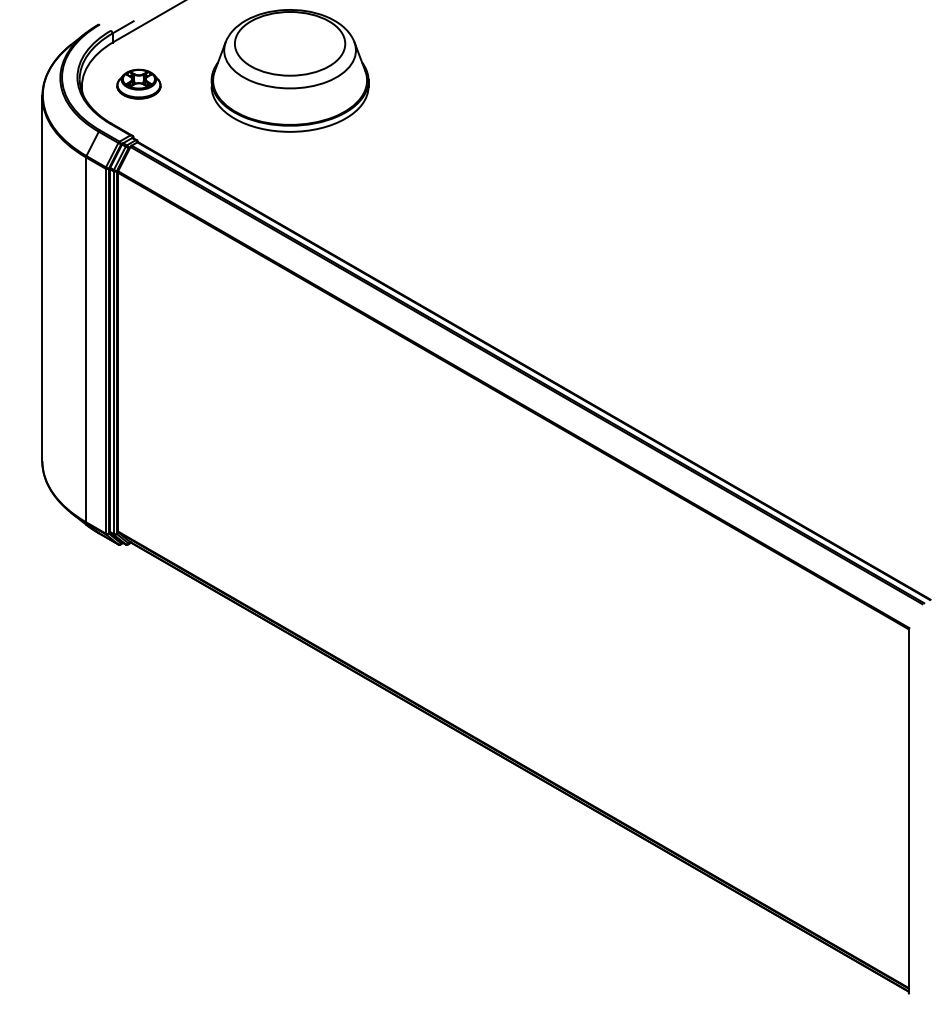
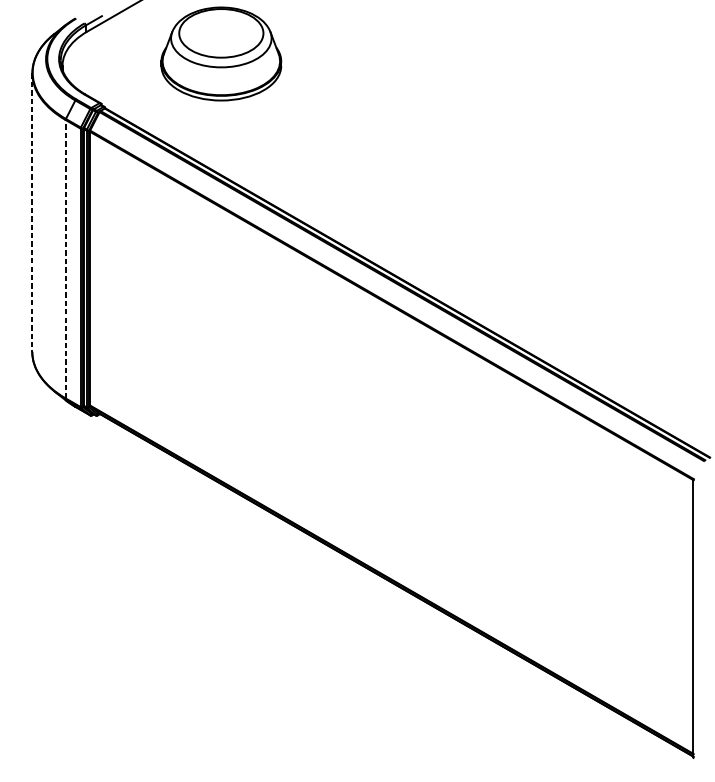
part: (138, 83) -> (105, 63), removed
line: (42, 279) -> (32, 213), solid -> dashed
line: (86, 339) -> (65, 258), solid -> dashed

